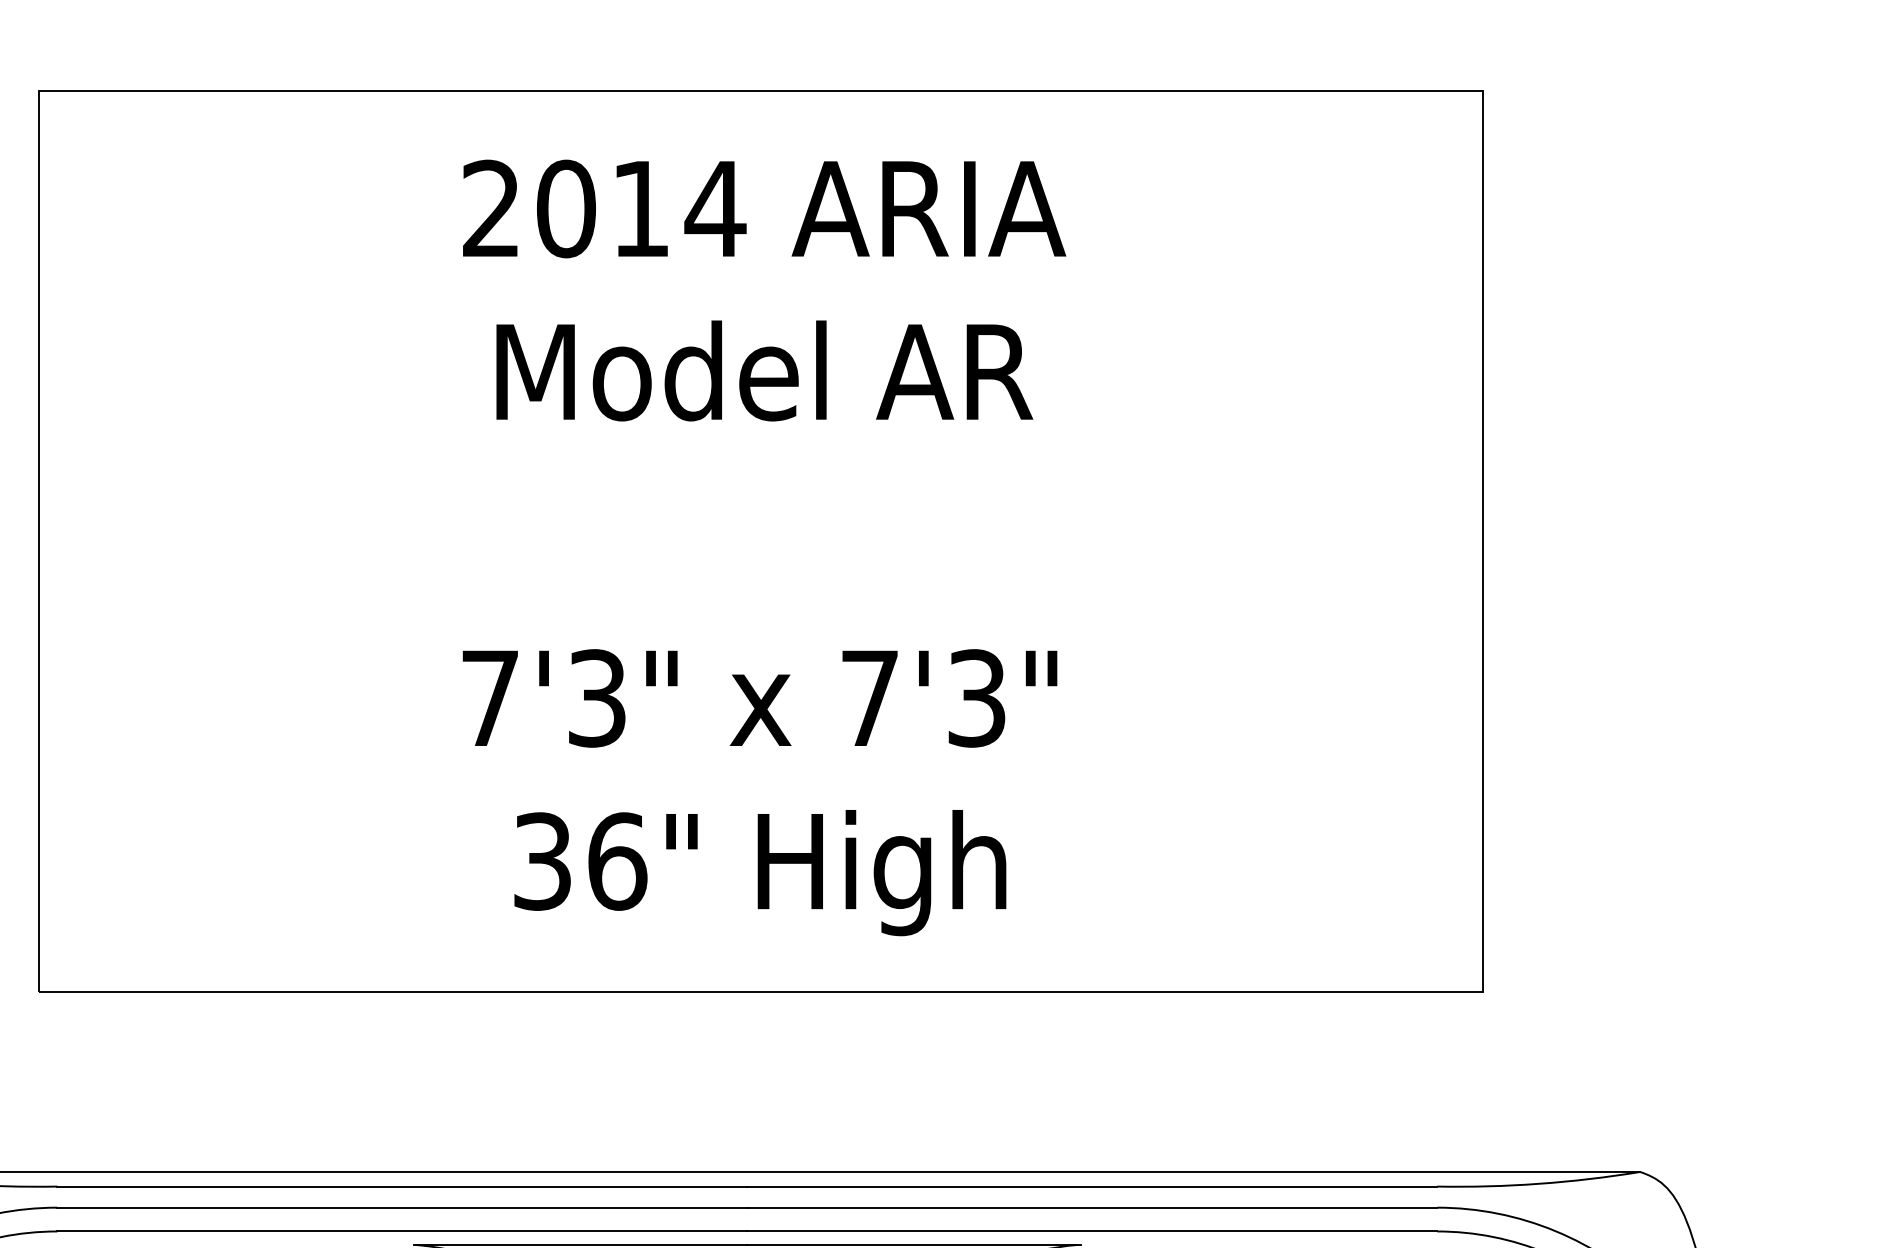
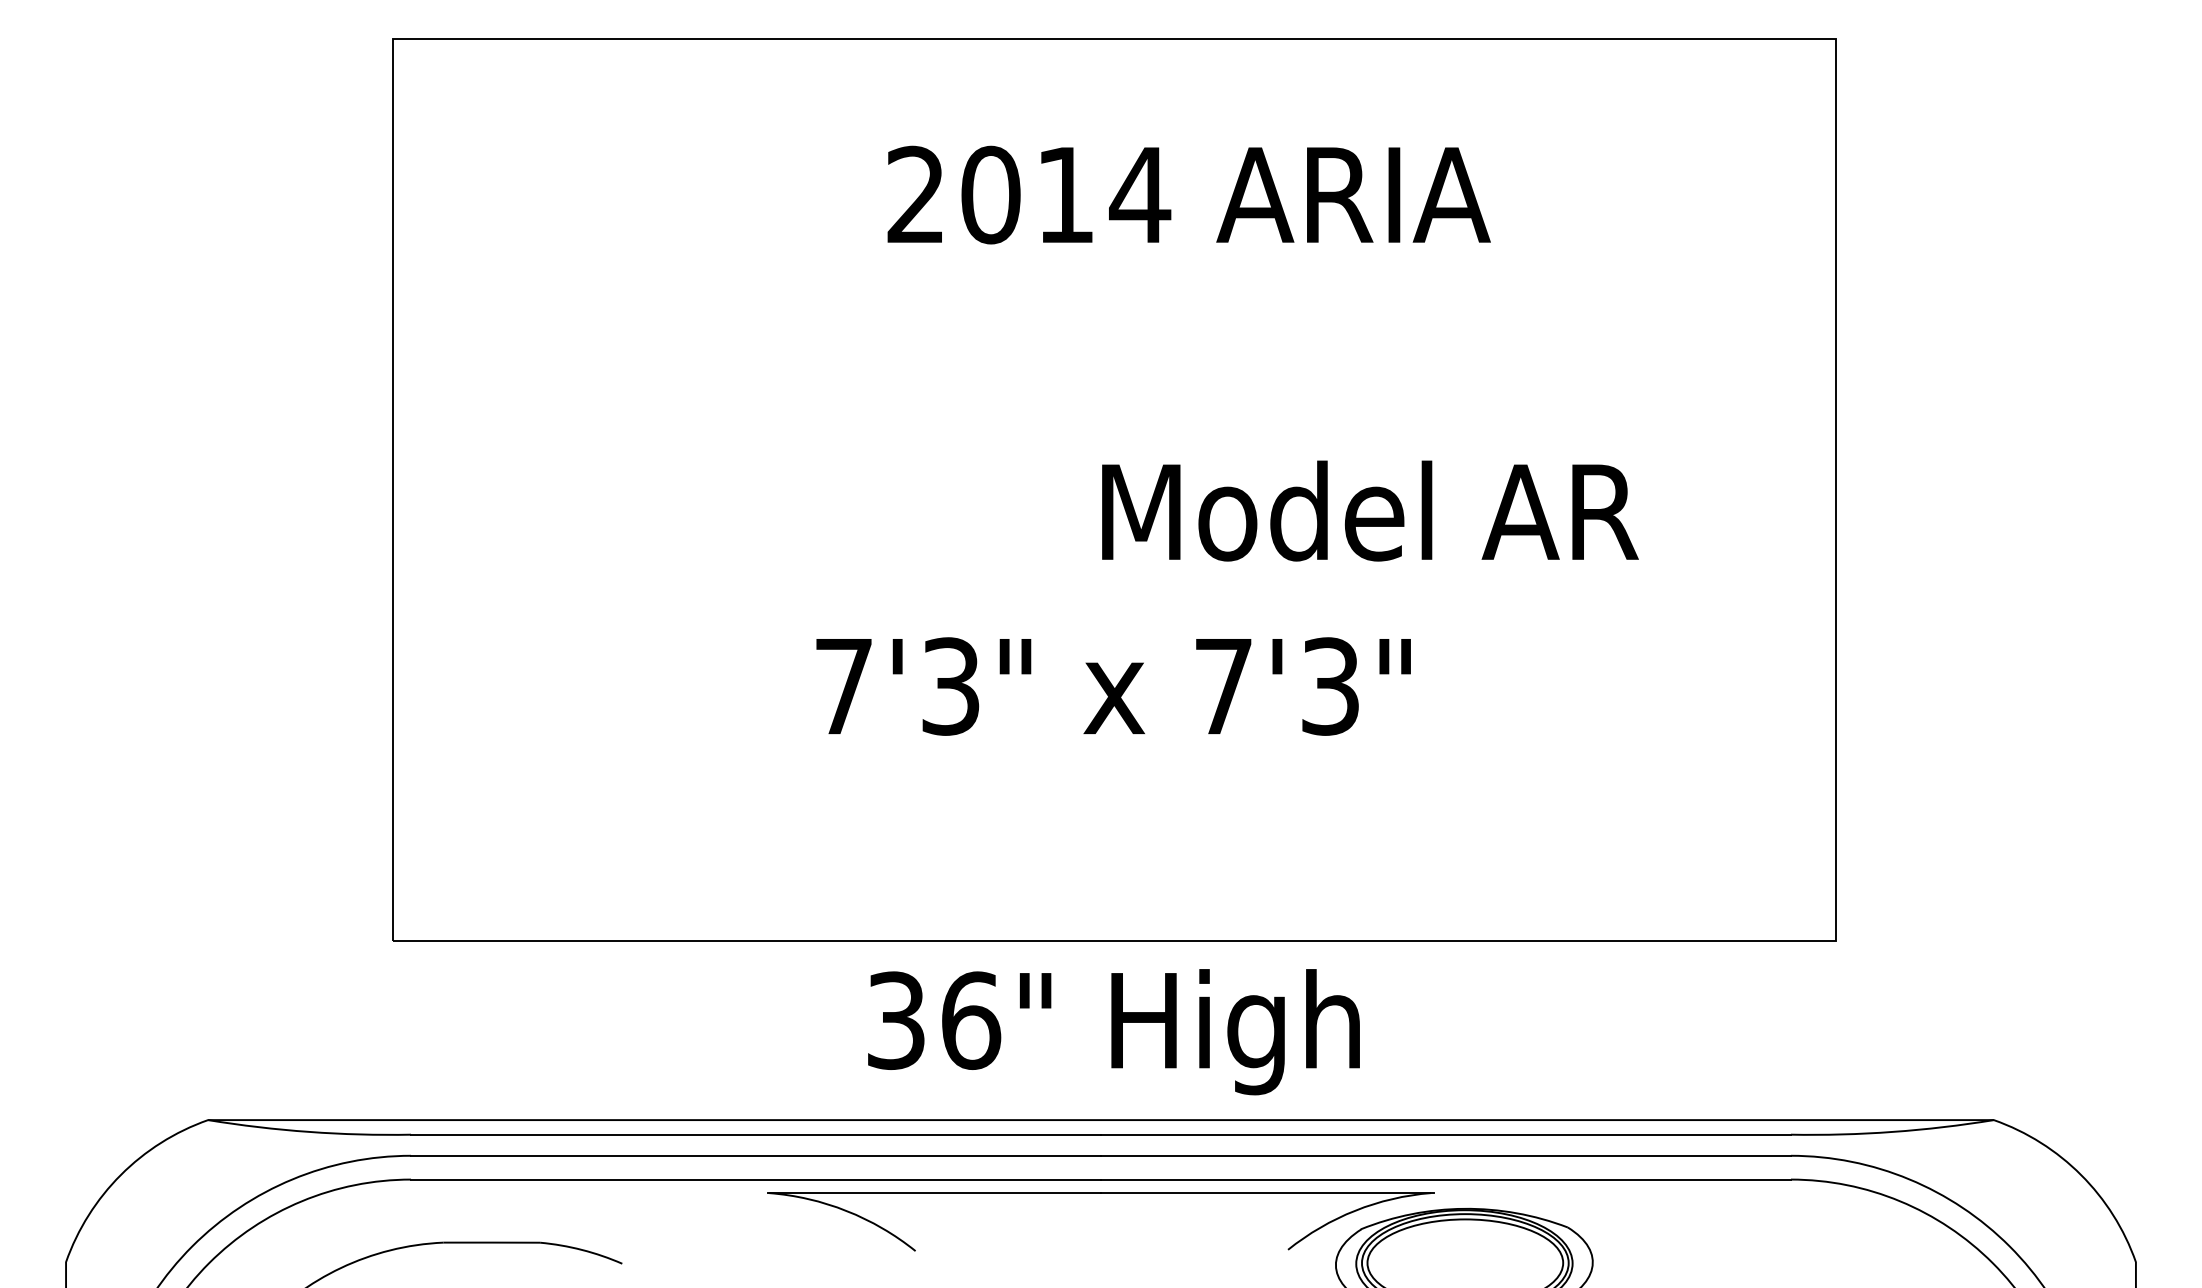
text: (763, 208) -> (1188, 194), moved
text: (764, 370) -> (1370, 510), moved
text: (759, 698) -> (1113, 686), moved
text: (759, 873) -> (1113, 1032), moved

